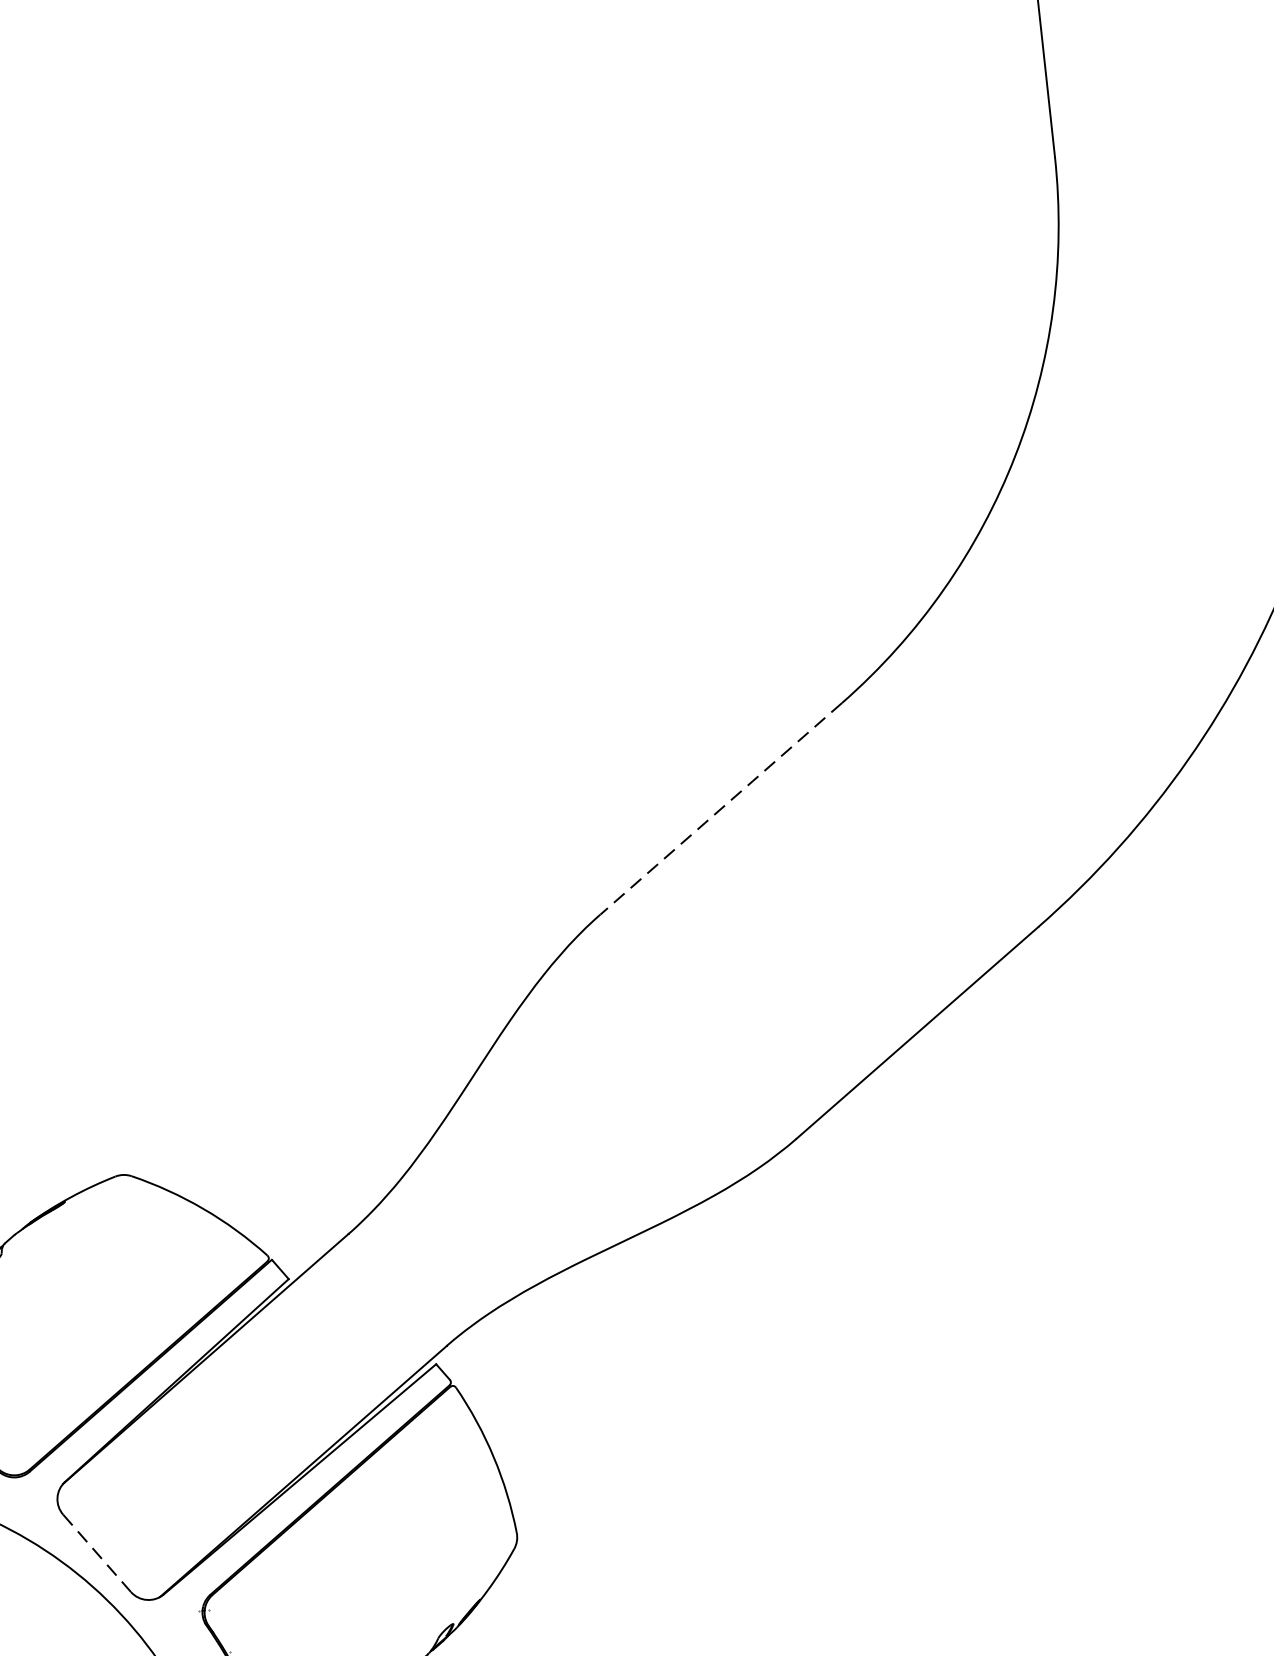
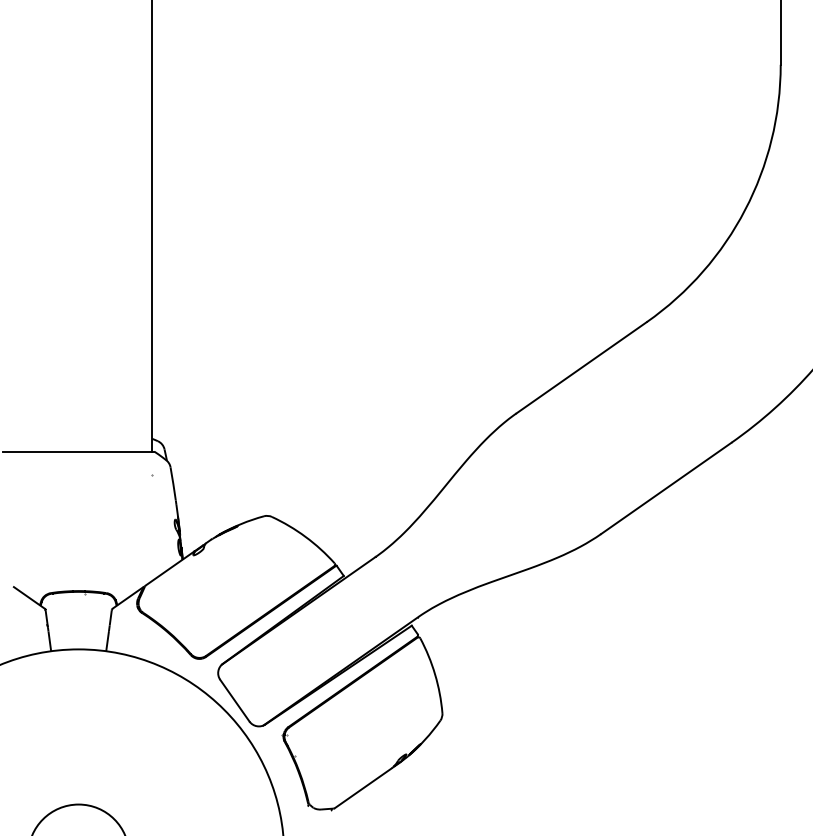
line: (720, 810) -> (581, 368), dashed -> solid
line: (98, 1554) -> (235, 701), dashed -> solid

